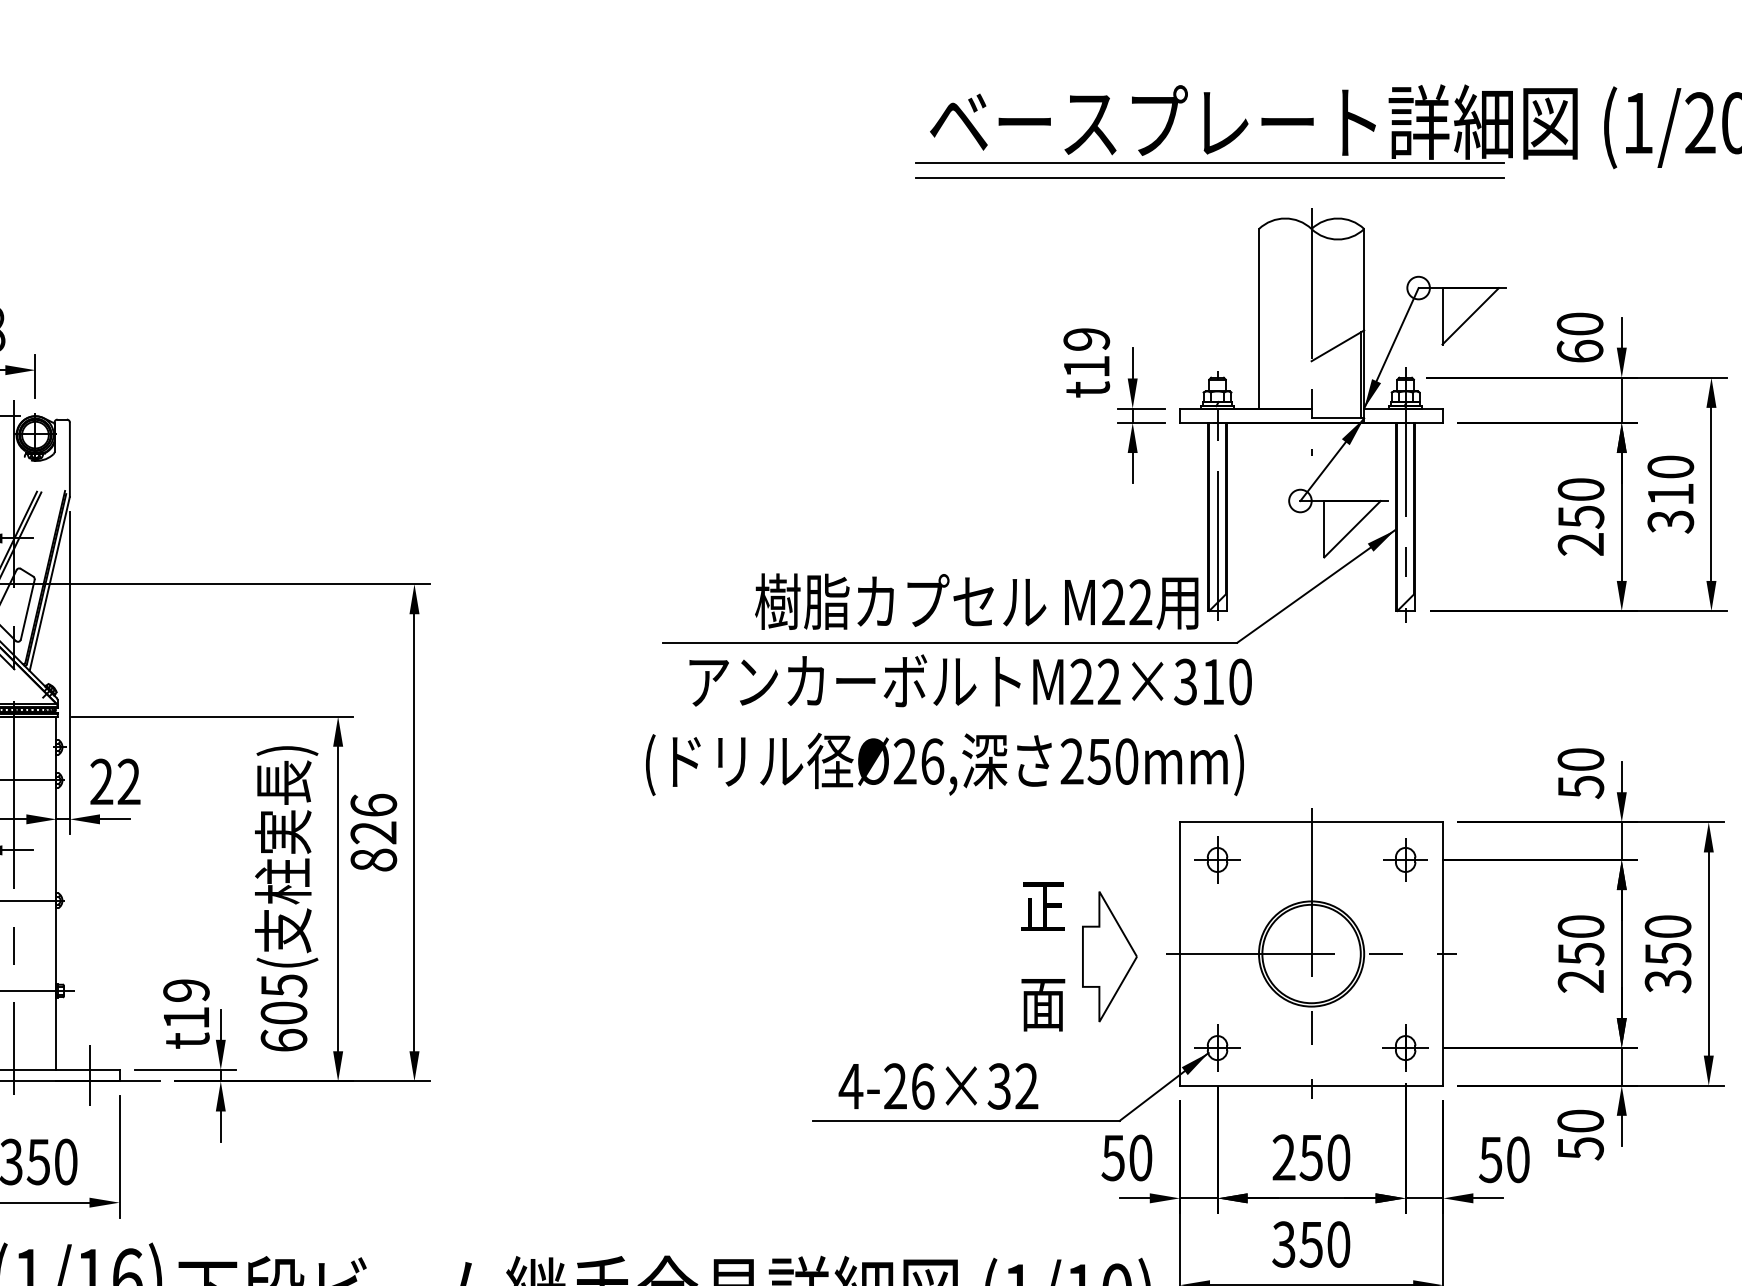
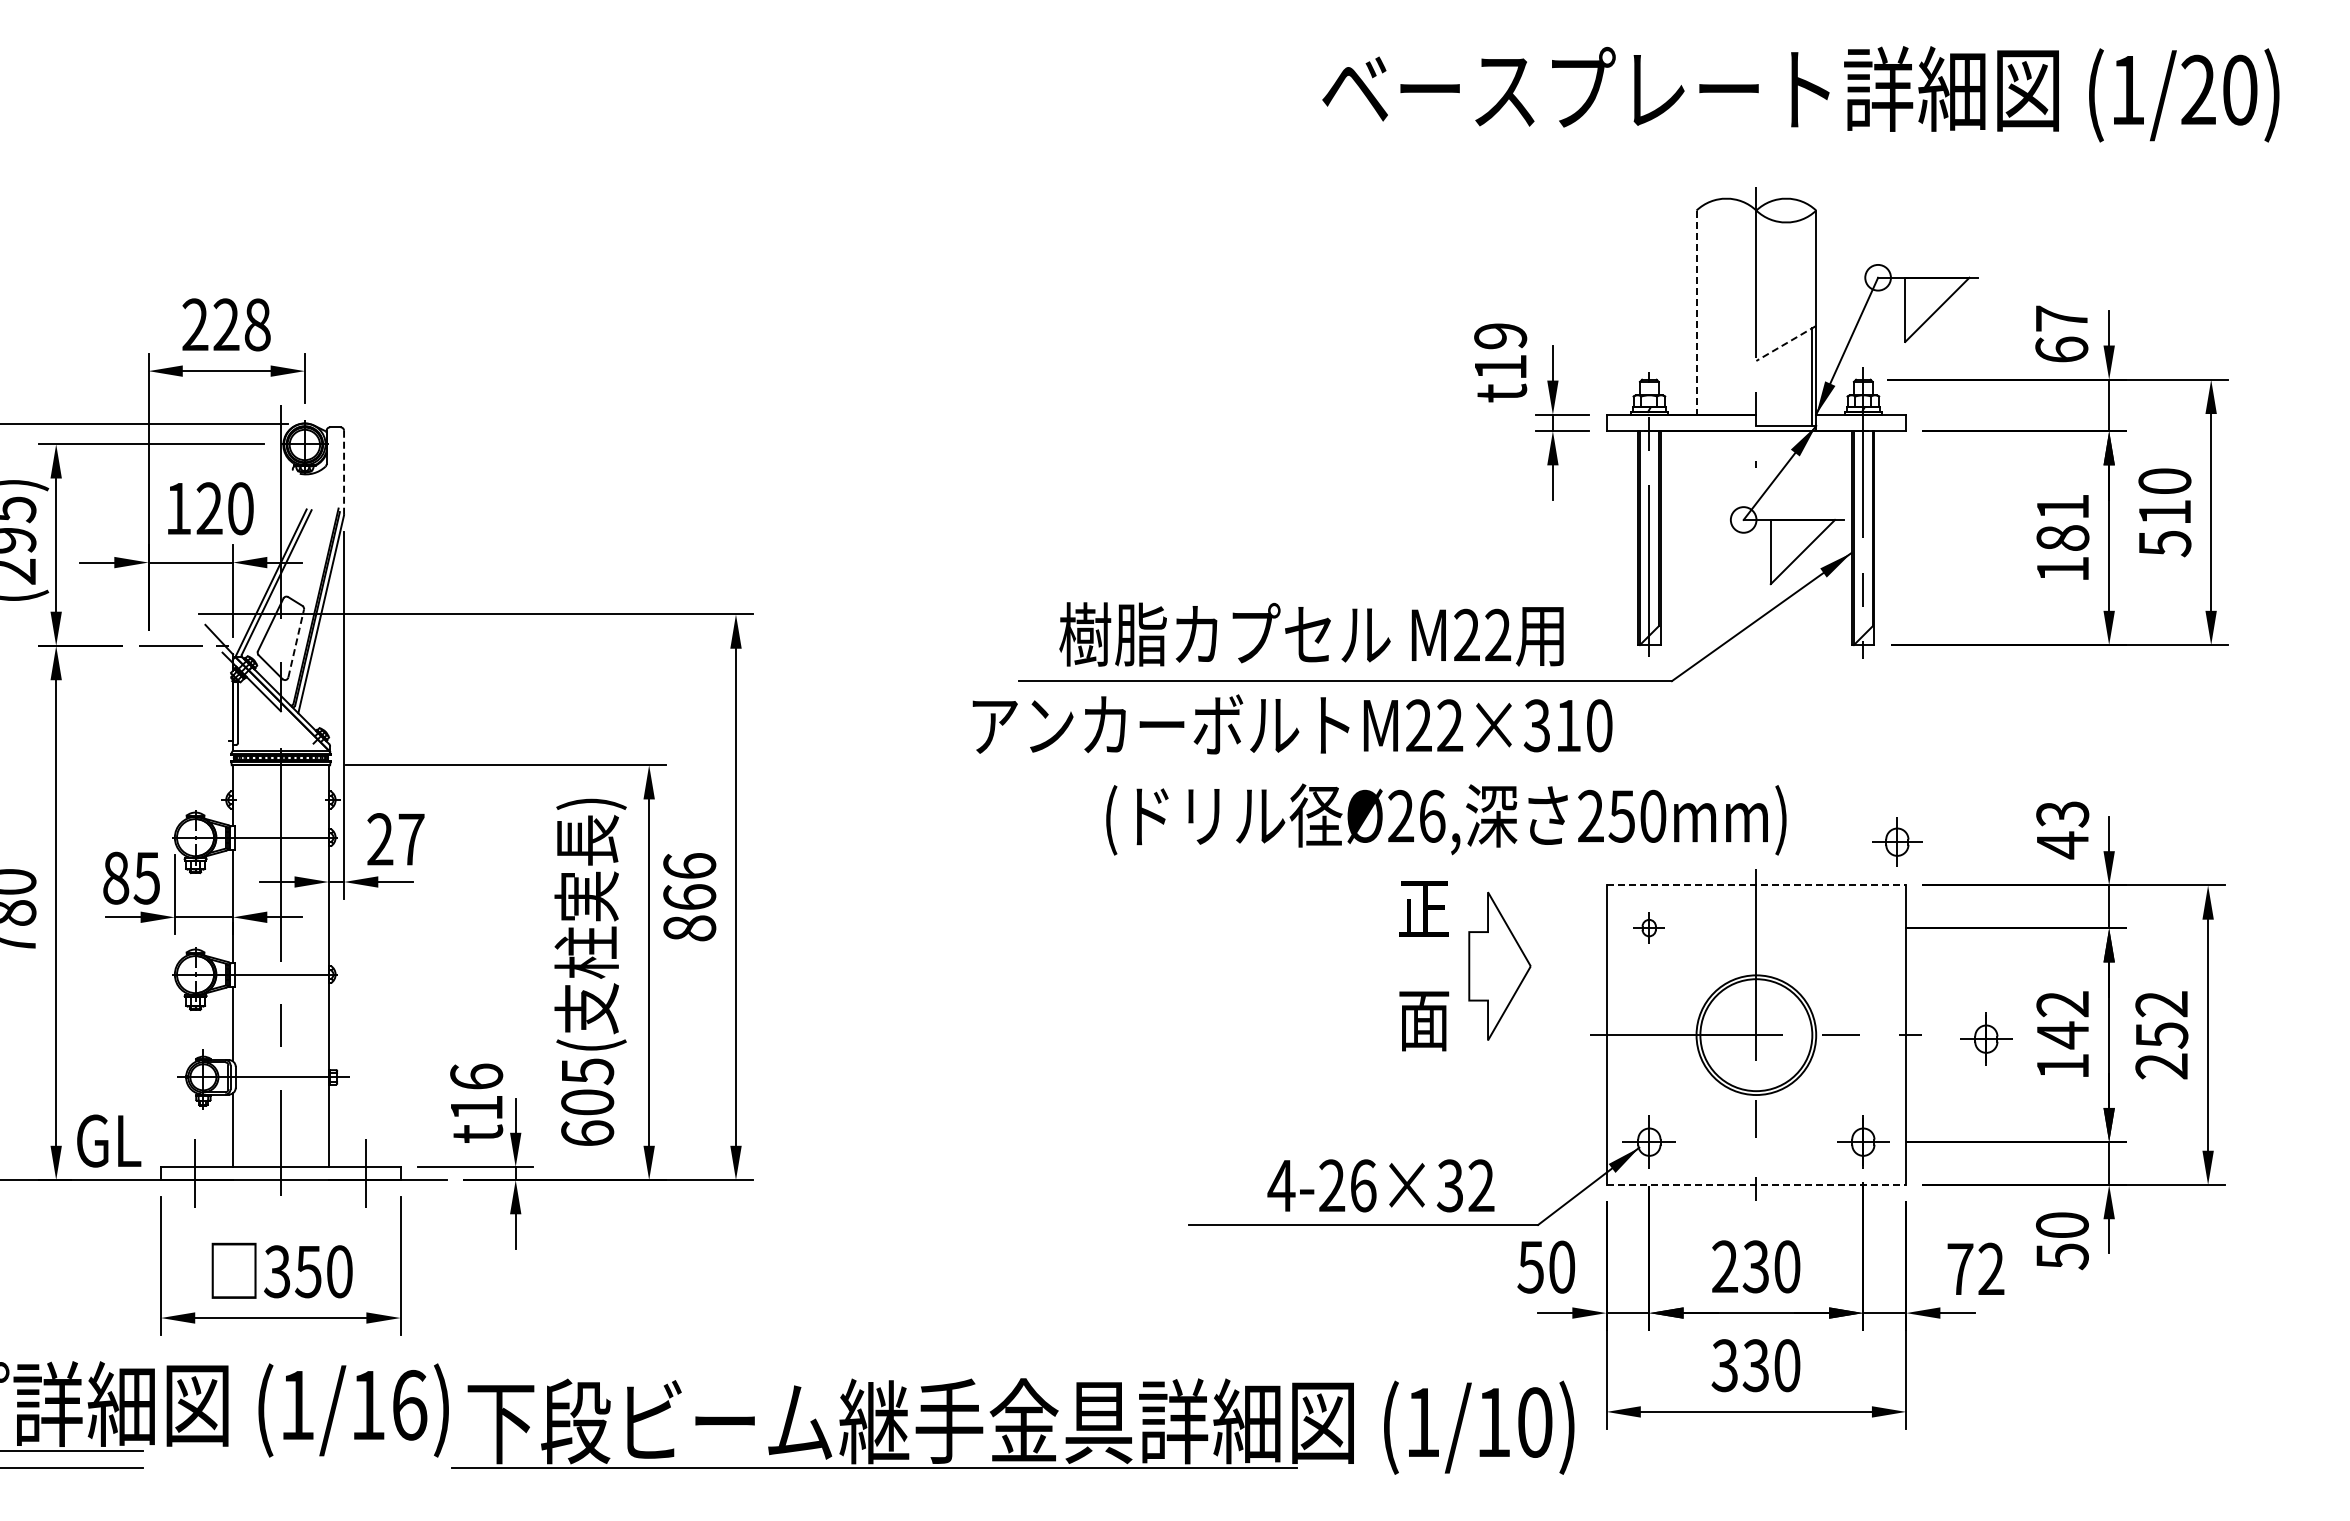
line: (1209, 163) -> (1640, 135), removed
line: (1209, 178) -> (1640, 153), removed
line: (1258, 319) -> (1696, 313), solid -> dashed
text: (1579, 323) -> (2061, 318), 60 -> 67
line: (1338, 345) -> (1786, 343), solid -> dashed
line: (70, 460) -> (344, 473), solid -> dashed
text: (1580, 517) -> (2062, 538), 250 -> 181
text: (1670, 521) -> (2164, 543), 310 -> 510
text: (976, 601) -> (1311, 634), moved
line: (28, 609) -> (296, 643), solid -> dashed
text: (970, 680) -> (1292, 724), moved
text: (945, 764) -> (1446, 819), moved
text: (1580, 774) -> (2062, 830), 50 -> 43
text: (129, 781) -> (411, 839), 22 -> 27
line: (1311, 822) -> (1756, 885), solid -> dashed
text: (373, 832) -> (689, 897), 826 -> 866
part: (1216, 859) -> (1648, 927), size x0.6
part: (1405, 859) -> (1897, 841), moved
text: (1580, 954) -> (2062, 1035), 250 -> 142
text: (1667, 954) -> (2161, 1035), 350 -> 252
part: (1079, 956) -> (1465, 966), moved
part: (1513, 956) -> (1986, 1038), added
text: (186, 990) -> (476, 1076), t19 -> t16
line: (1311, 1085) -> (1756, 1184), solid -> dashed
text: (938, 1086) -> (1380, 1185), moved
text: (1310, 1157) -> (1755, 1266), 250 -> 230
text: (1504, 1159) -> (1975, 1268), 50 -> 72
text: (1310, 1244) -> (1755, 1365), 350 -> 330

